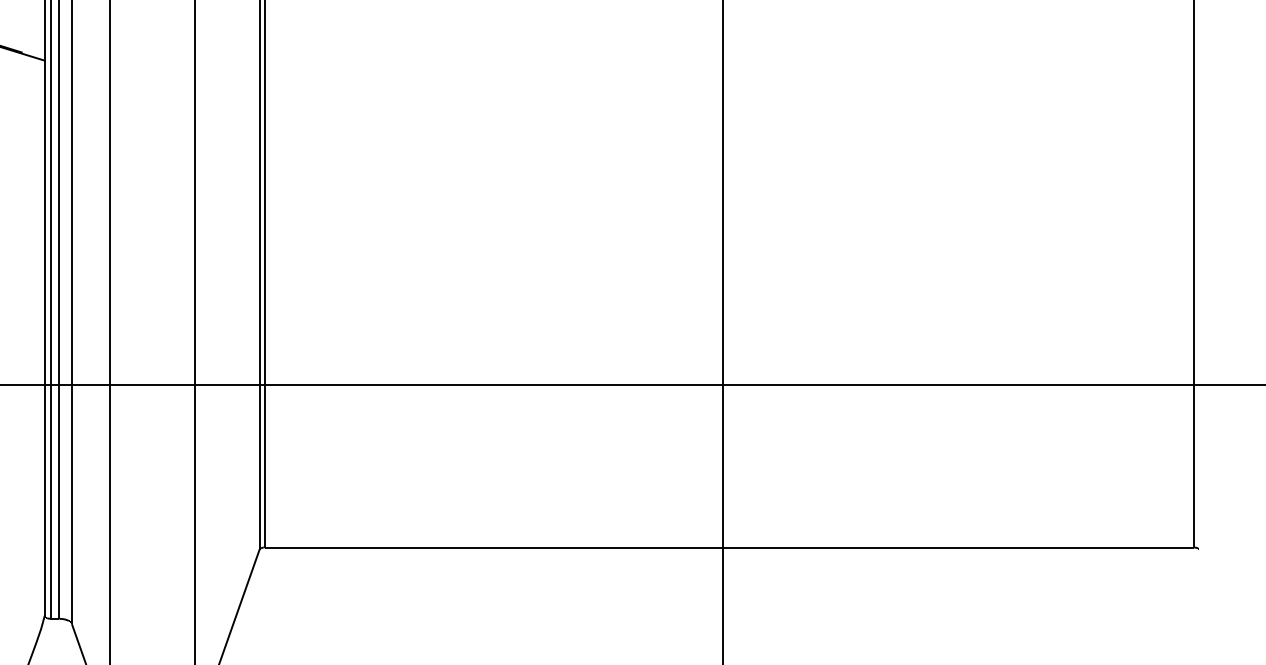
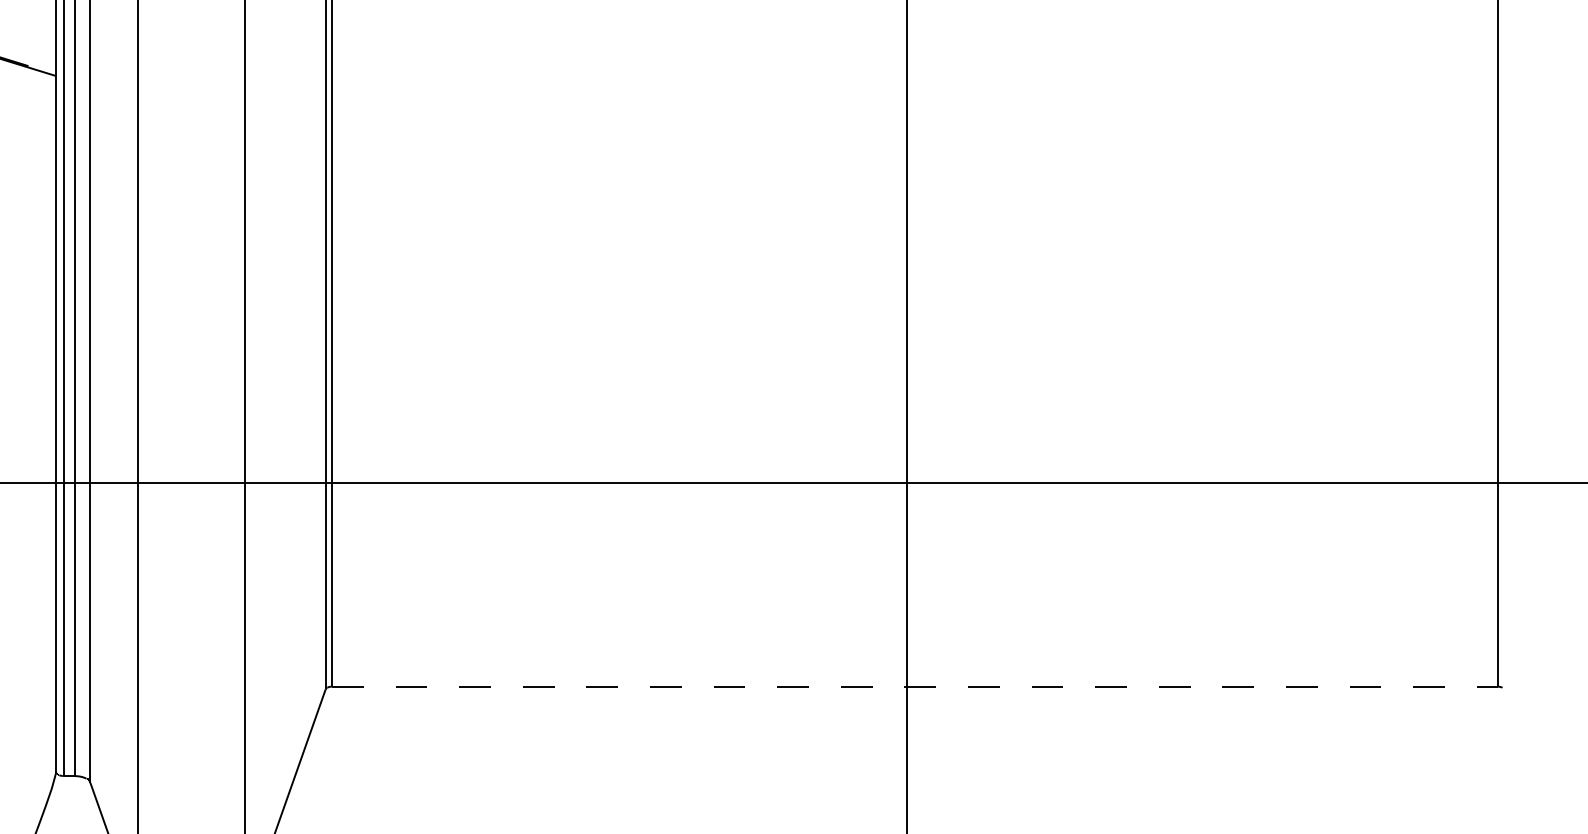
line: (729, 547) -> (915, 686), solid -> dashed

